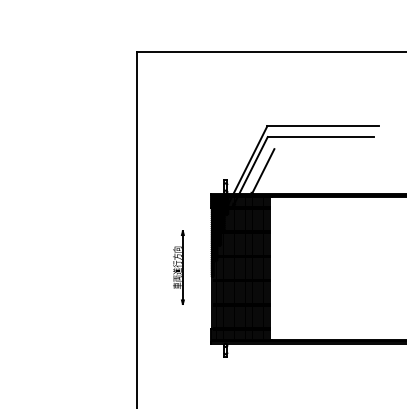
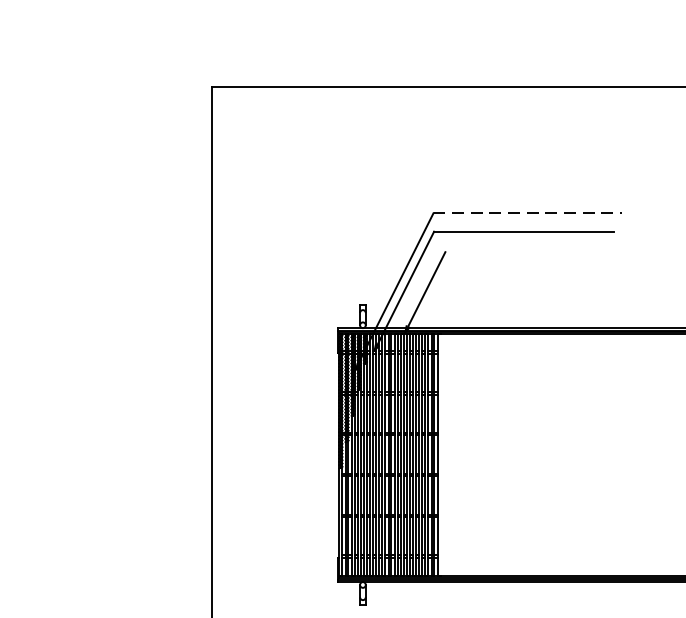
line: (322, 126) -> (526, 213), solid -> dashed
part: (178, 267) -> (282, 452), removed

